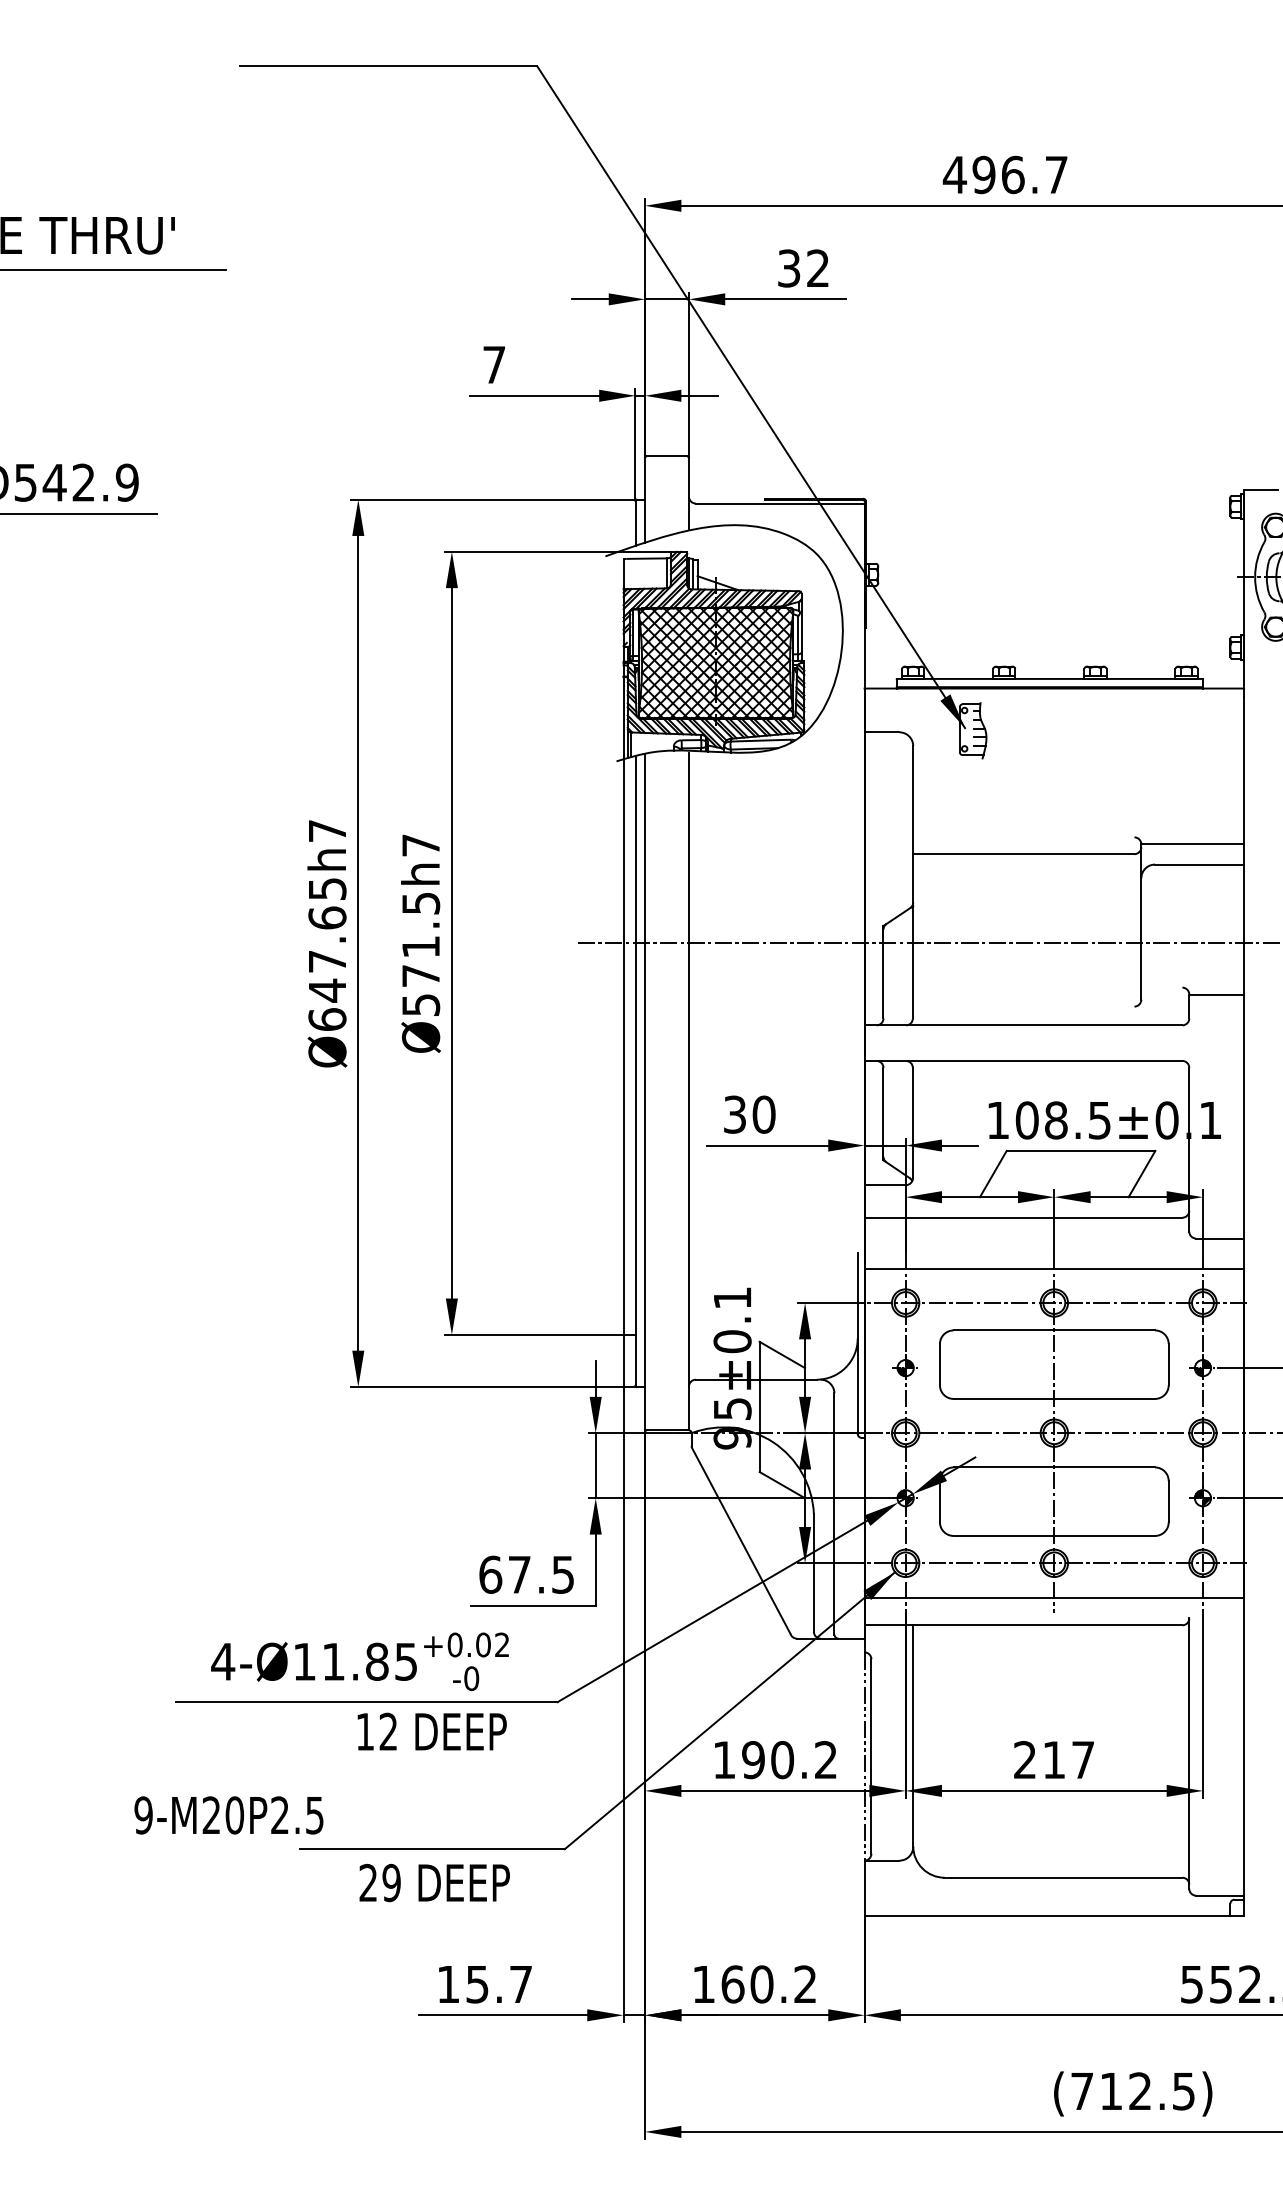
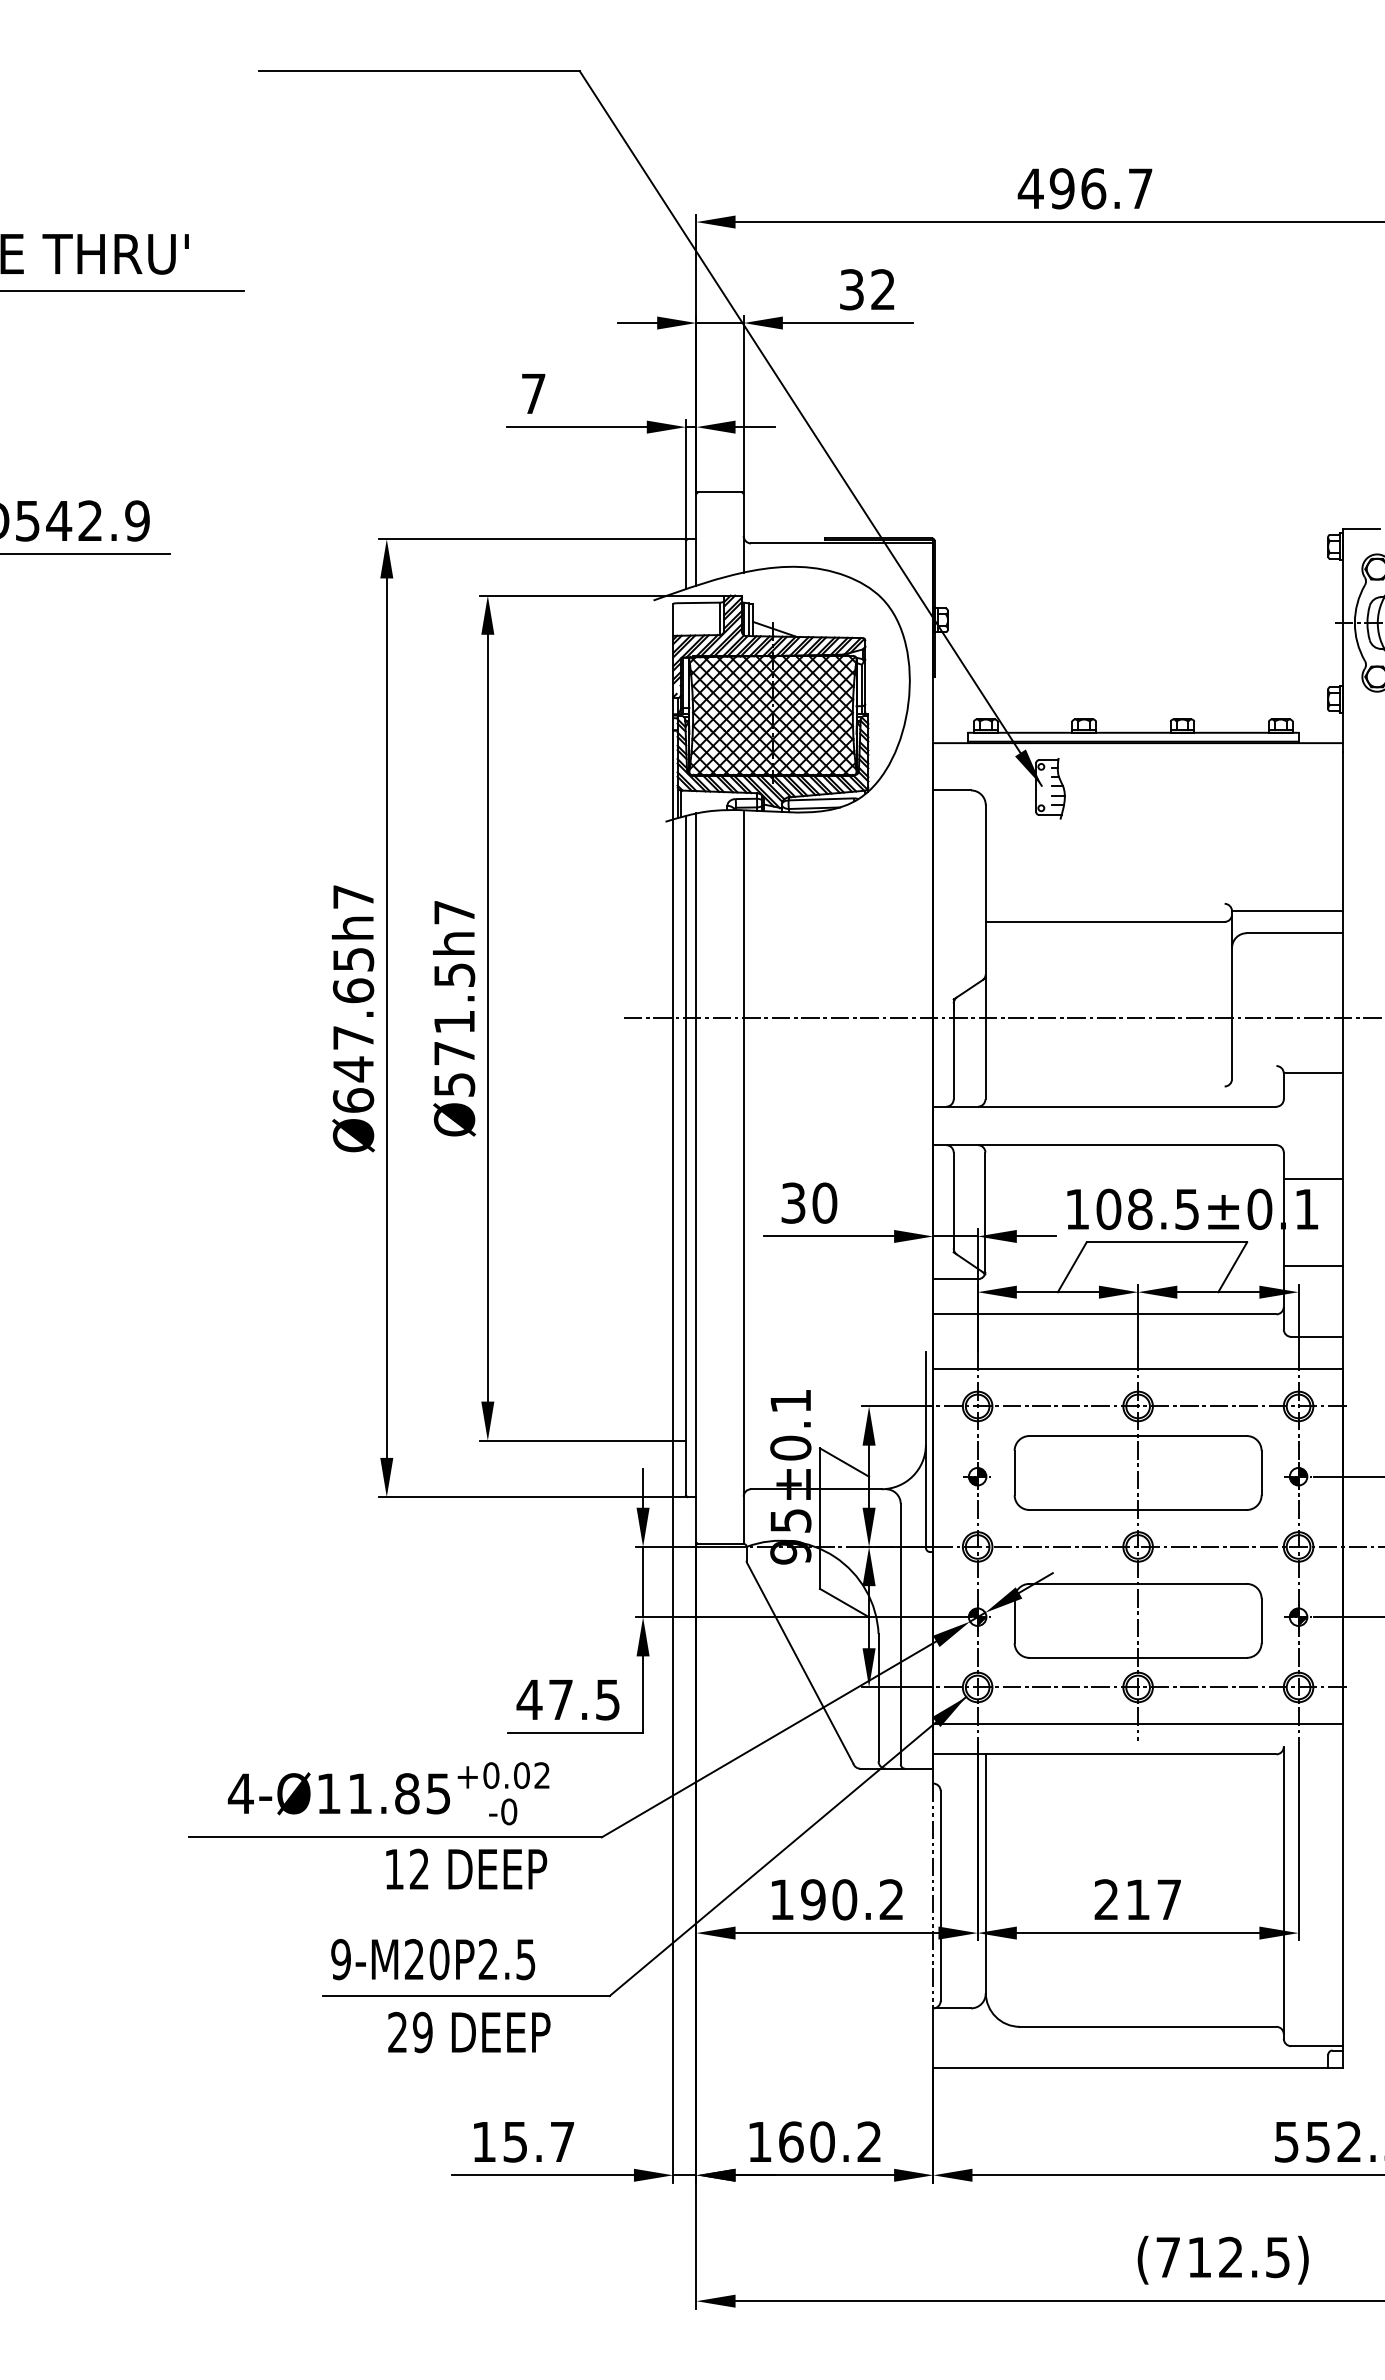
line: (1215, 1091) -> (1312, 1178), added
line: (1215, 1172) -> (1312, 1265), added
text: (490, 1574) -> (529, 1699), 67.5 -> 47.5
text: (229, 1815) -> (433, 1959), moved

